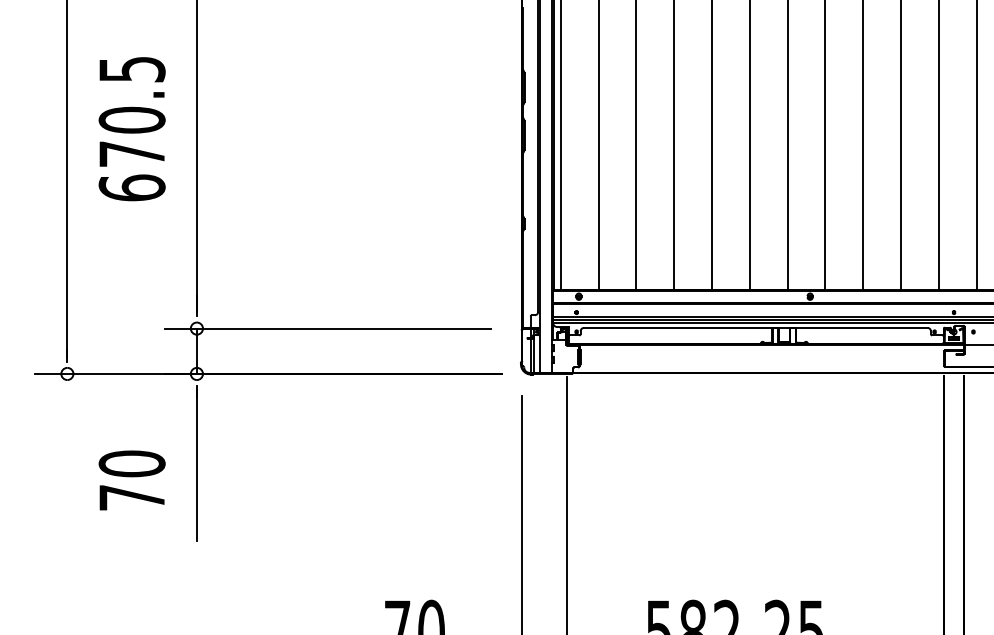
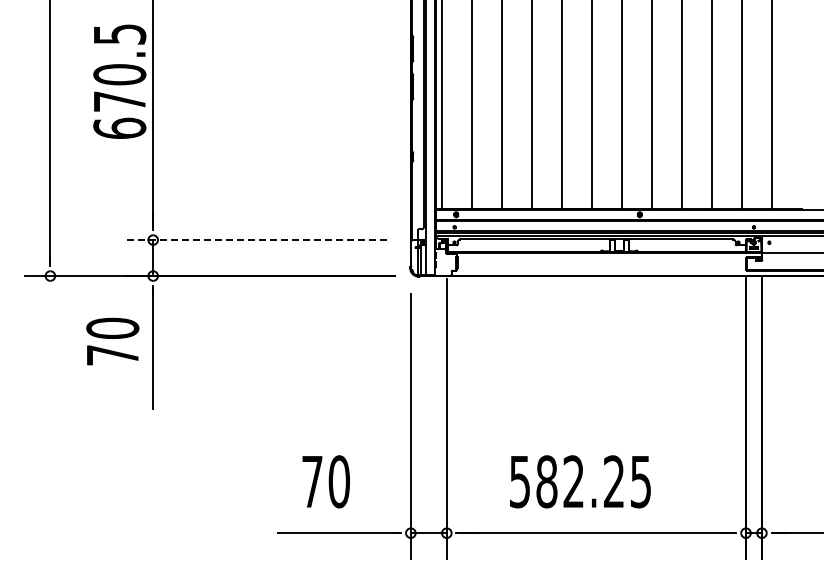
text: (131, 128) -> (119, 81), moved
line: (328, 329) -> (257, 240), solid -> dashed
text: (131, 480) -> (112, 341), moved

